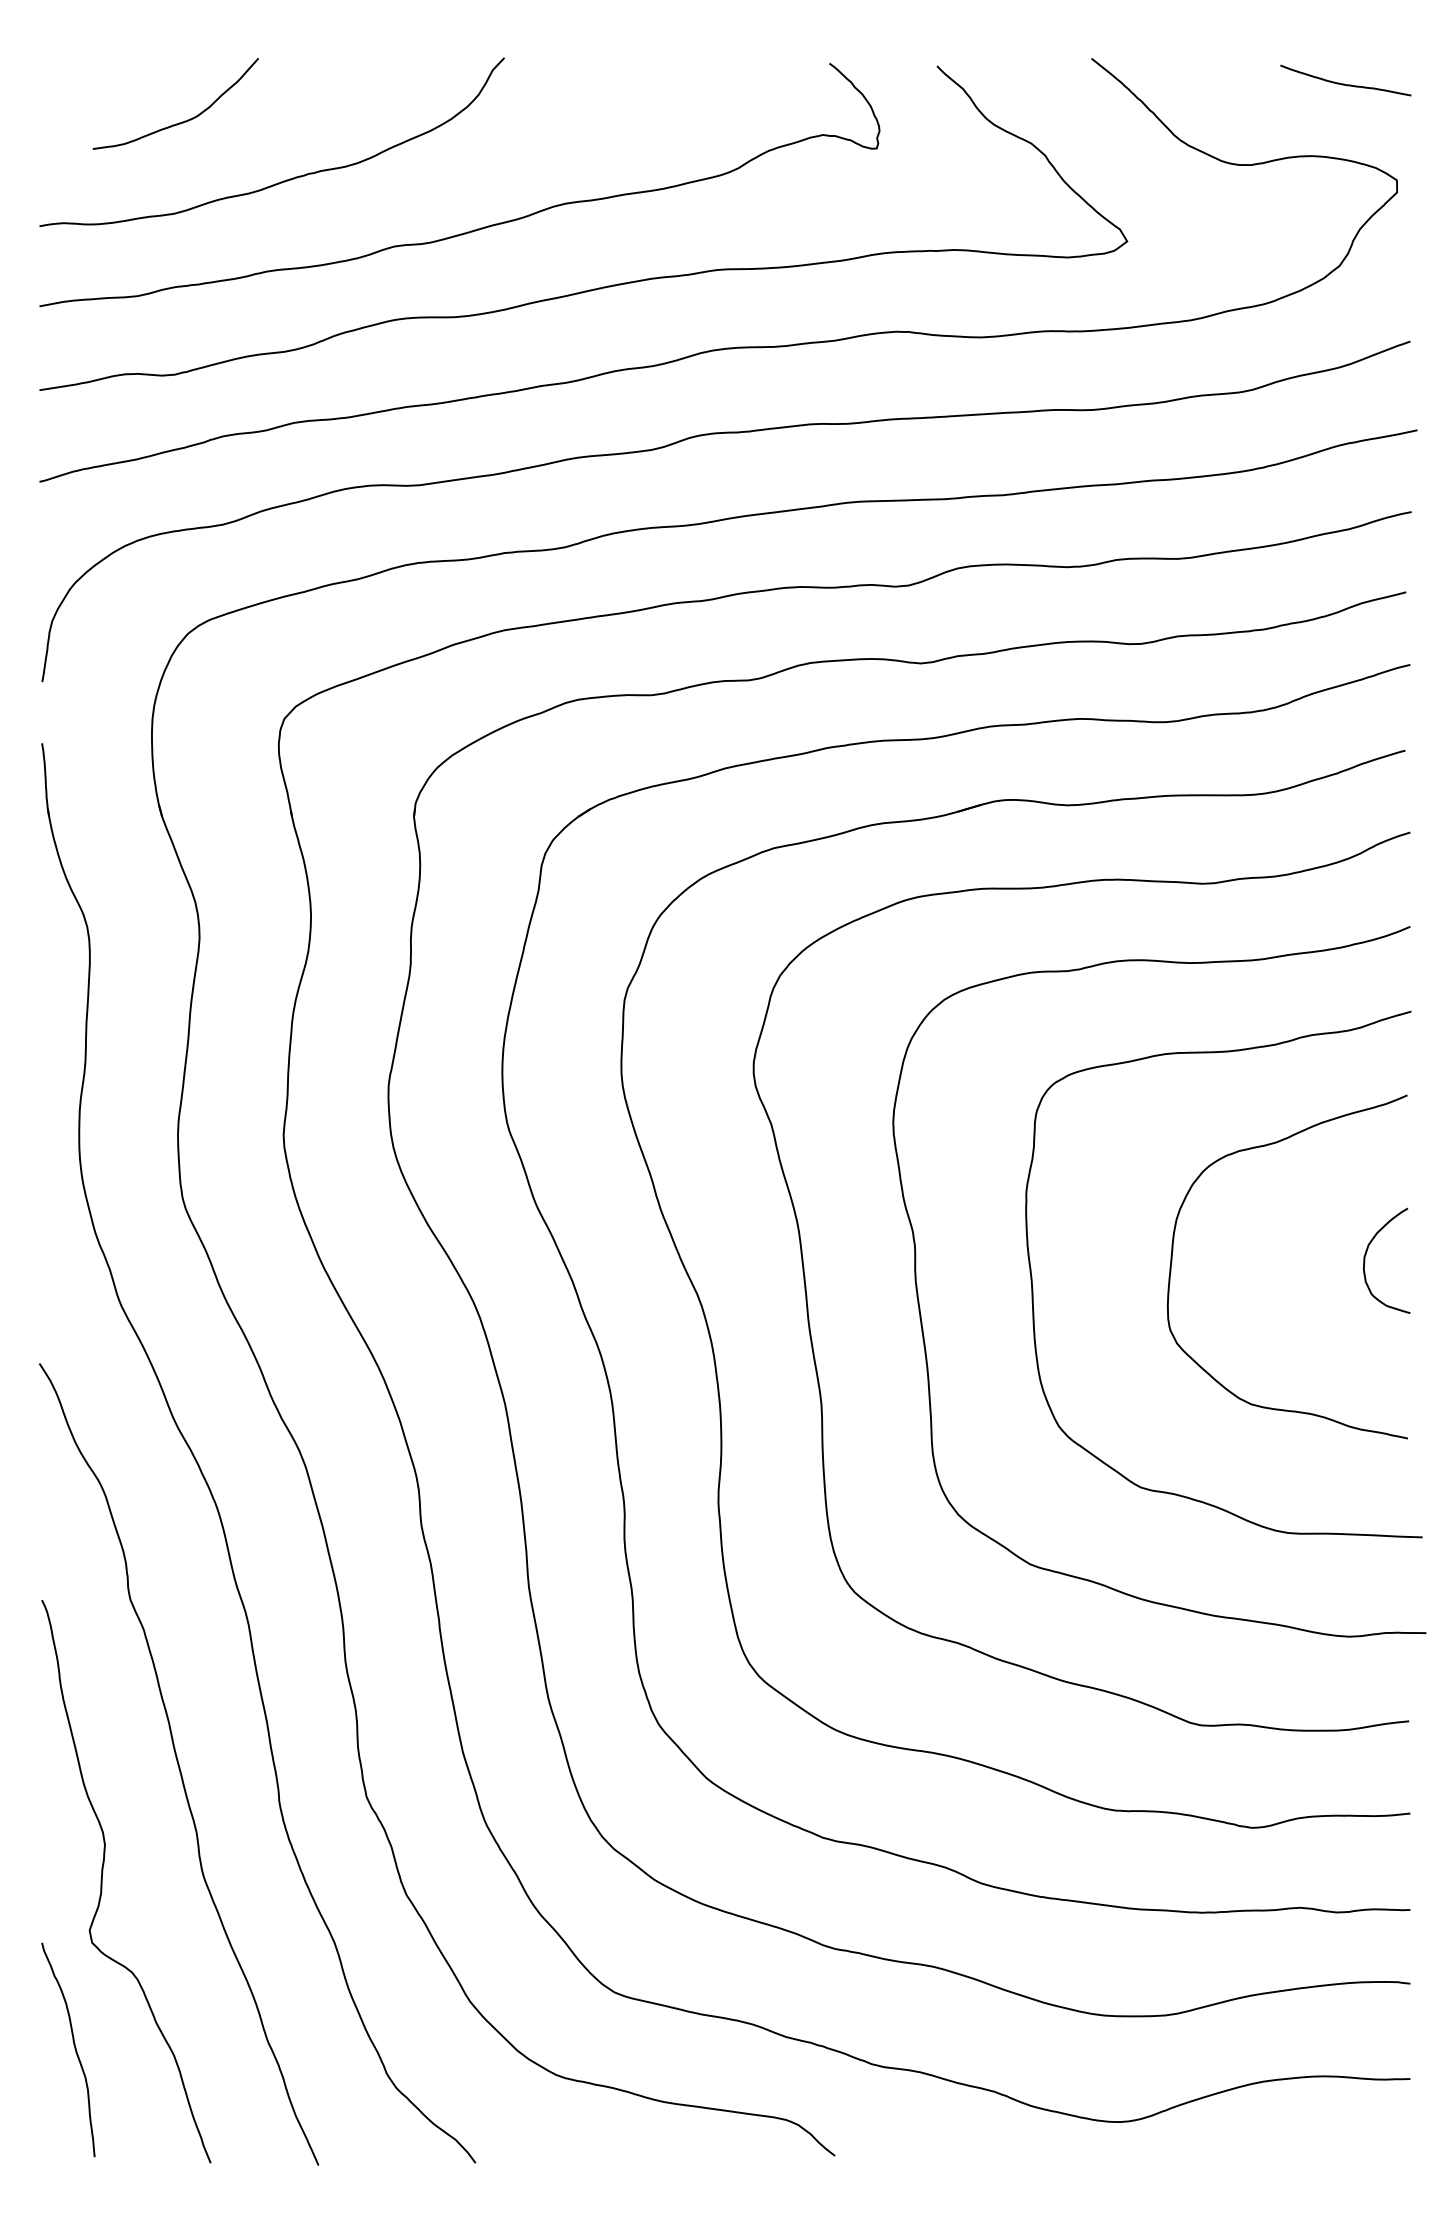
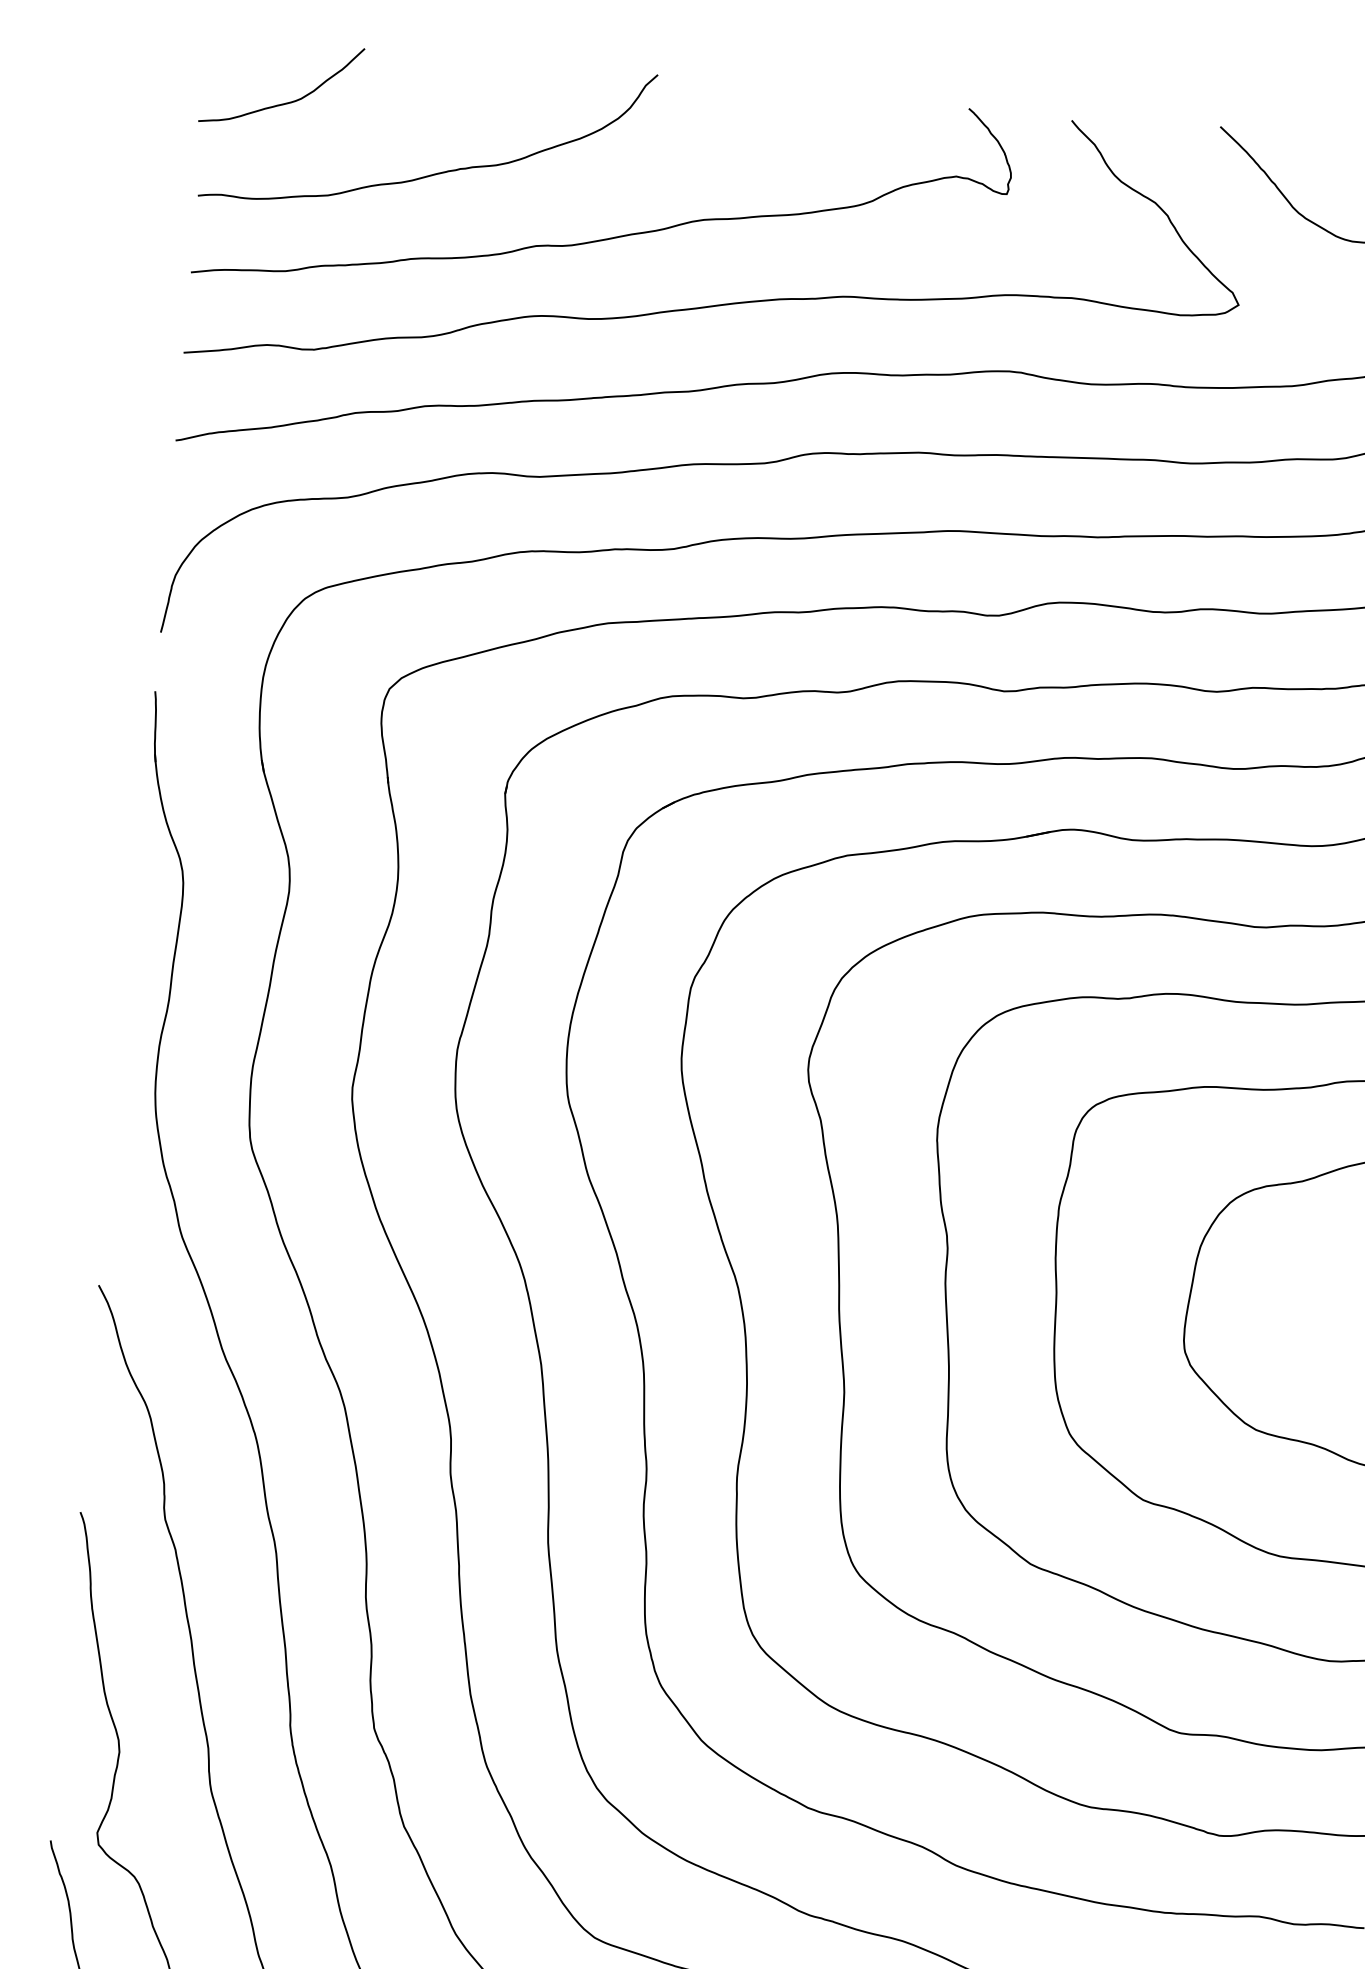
curve: (182, 121) -> (286, 102), moved

